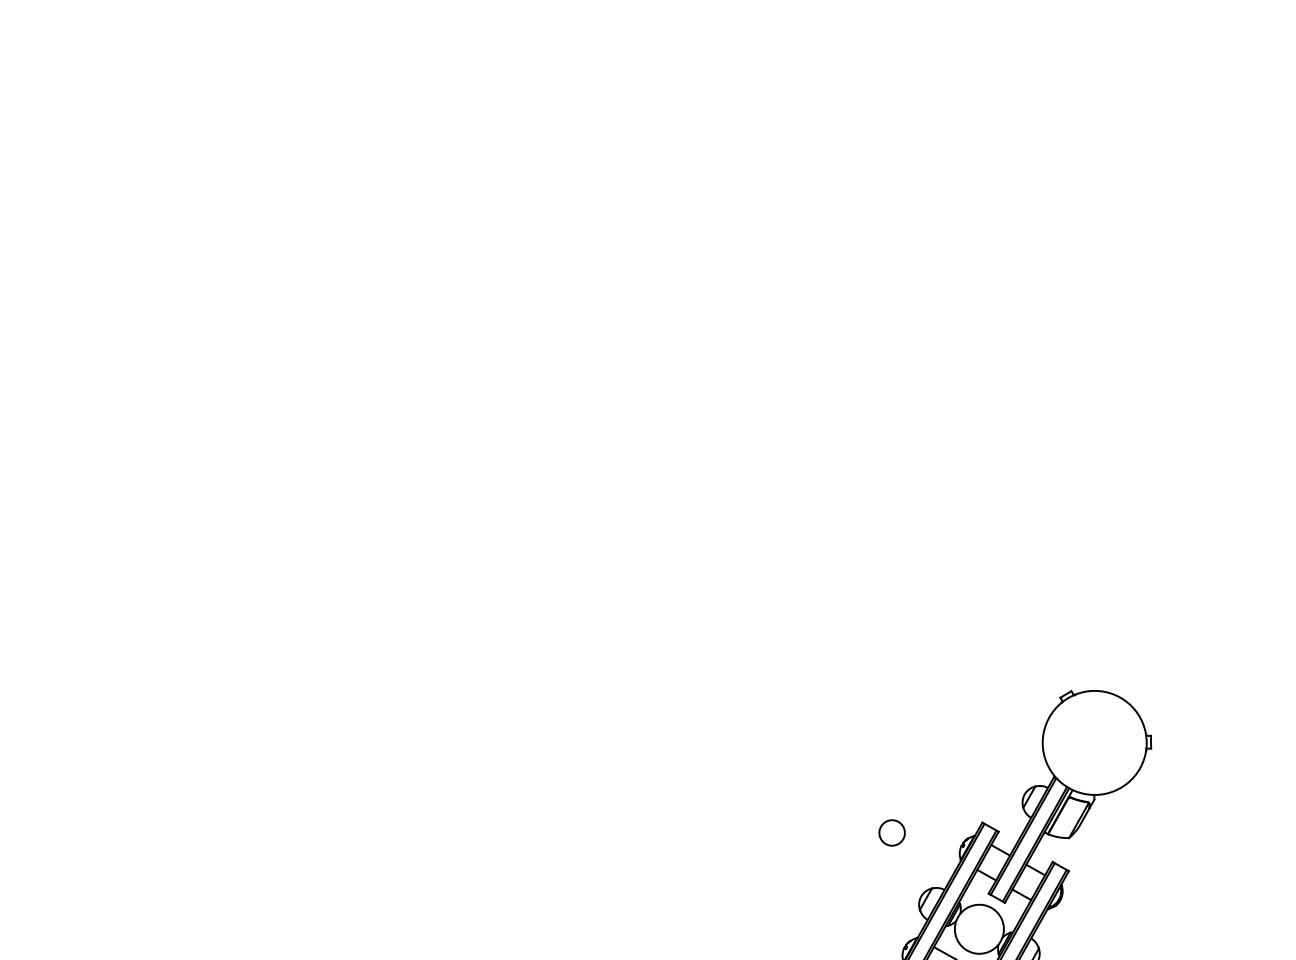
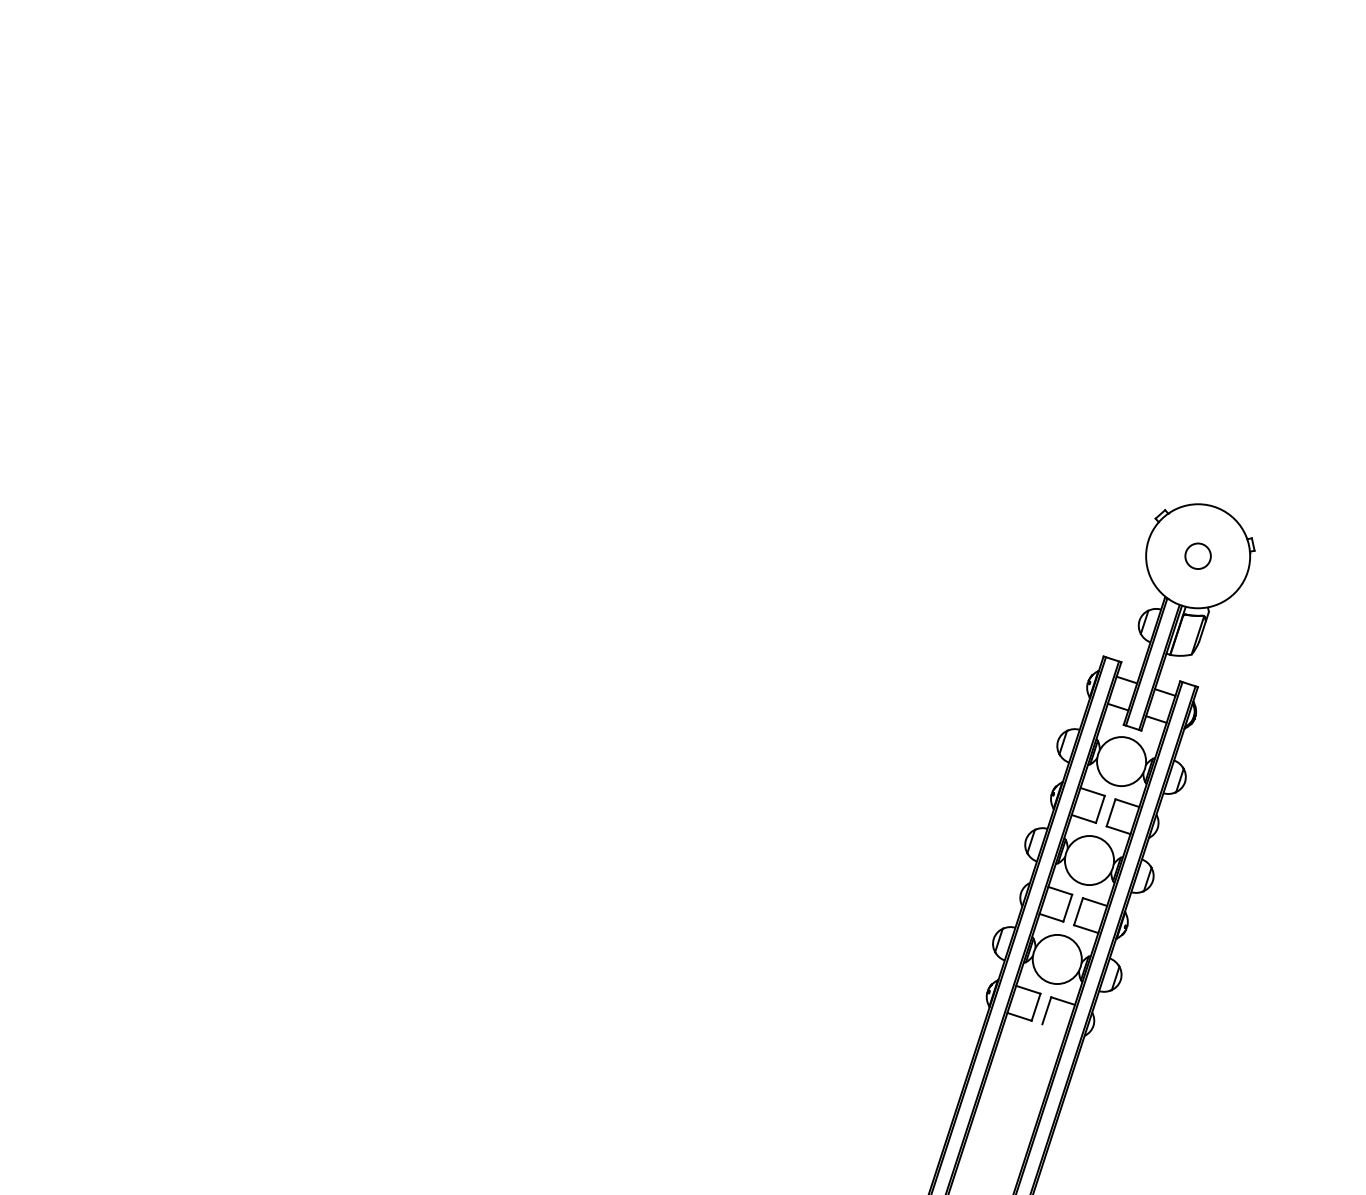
circle: (891, 832) -> (1197, 555), moved

